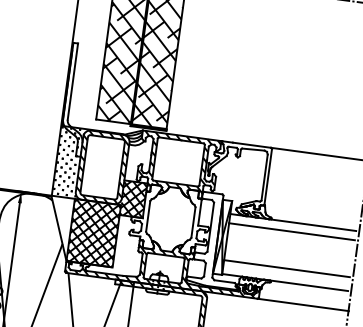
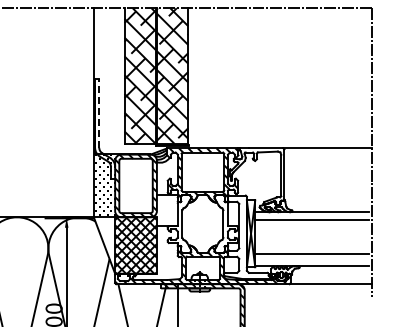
line: (73, 81) -> (99, 113), solid -> dashed
hatch: (132, 199) -> (166, 210), removed

